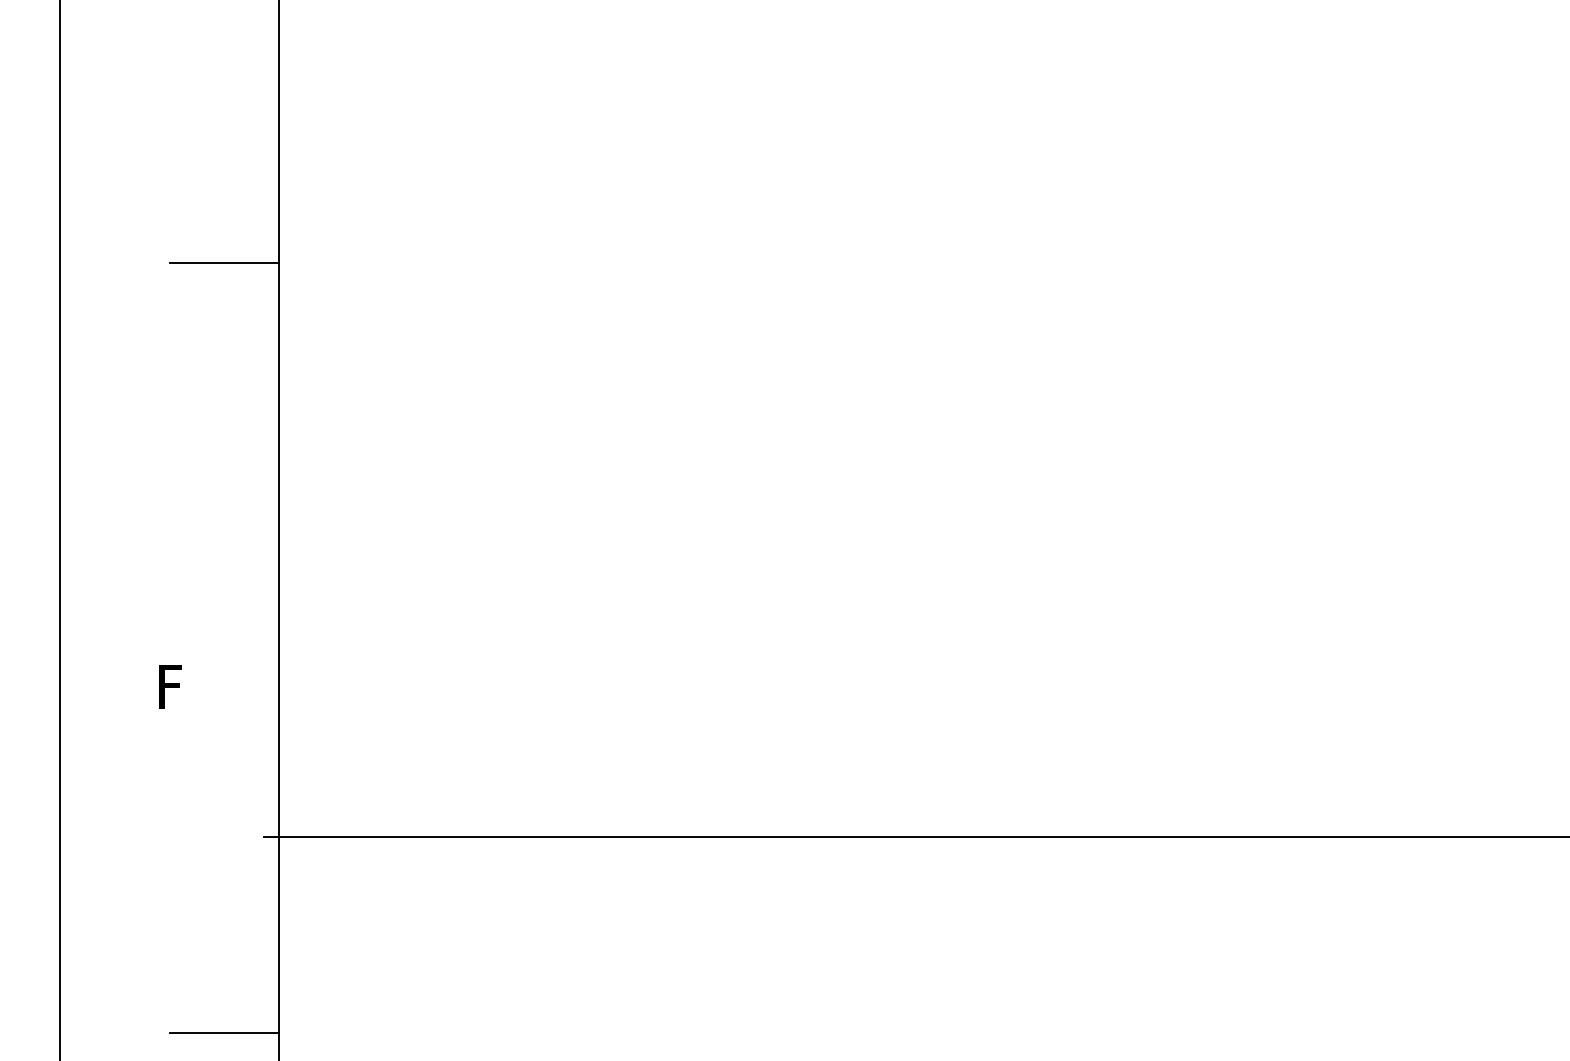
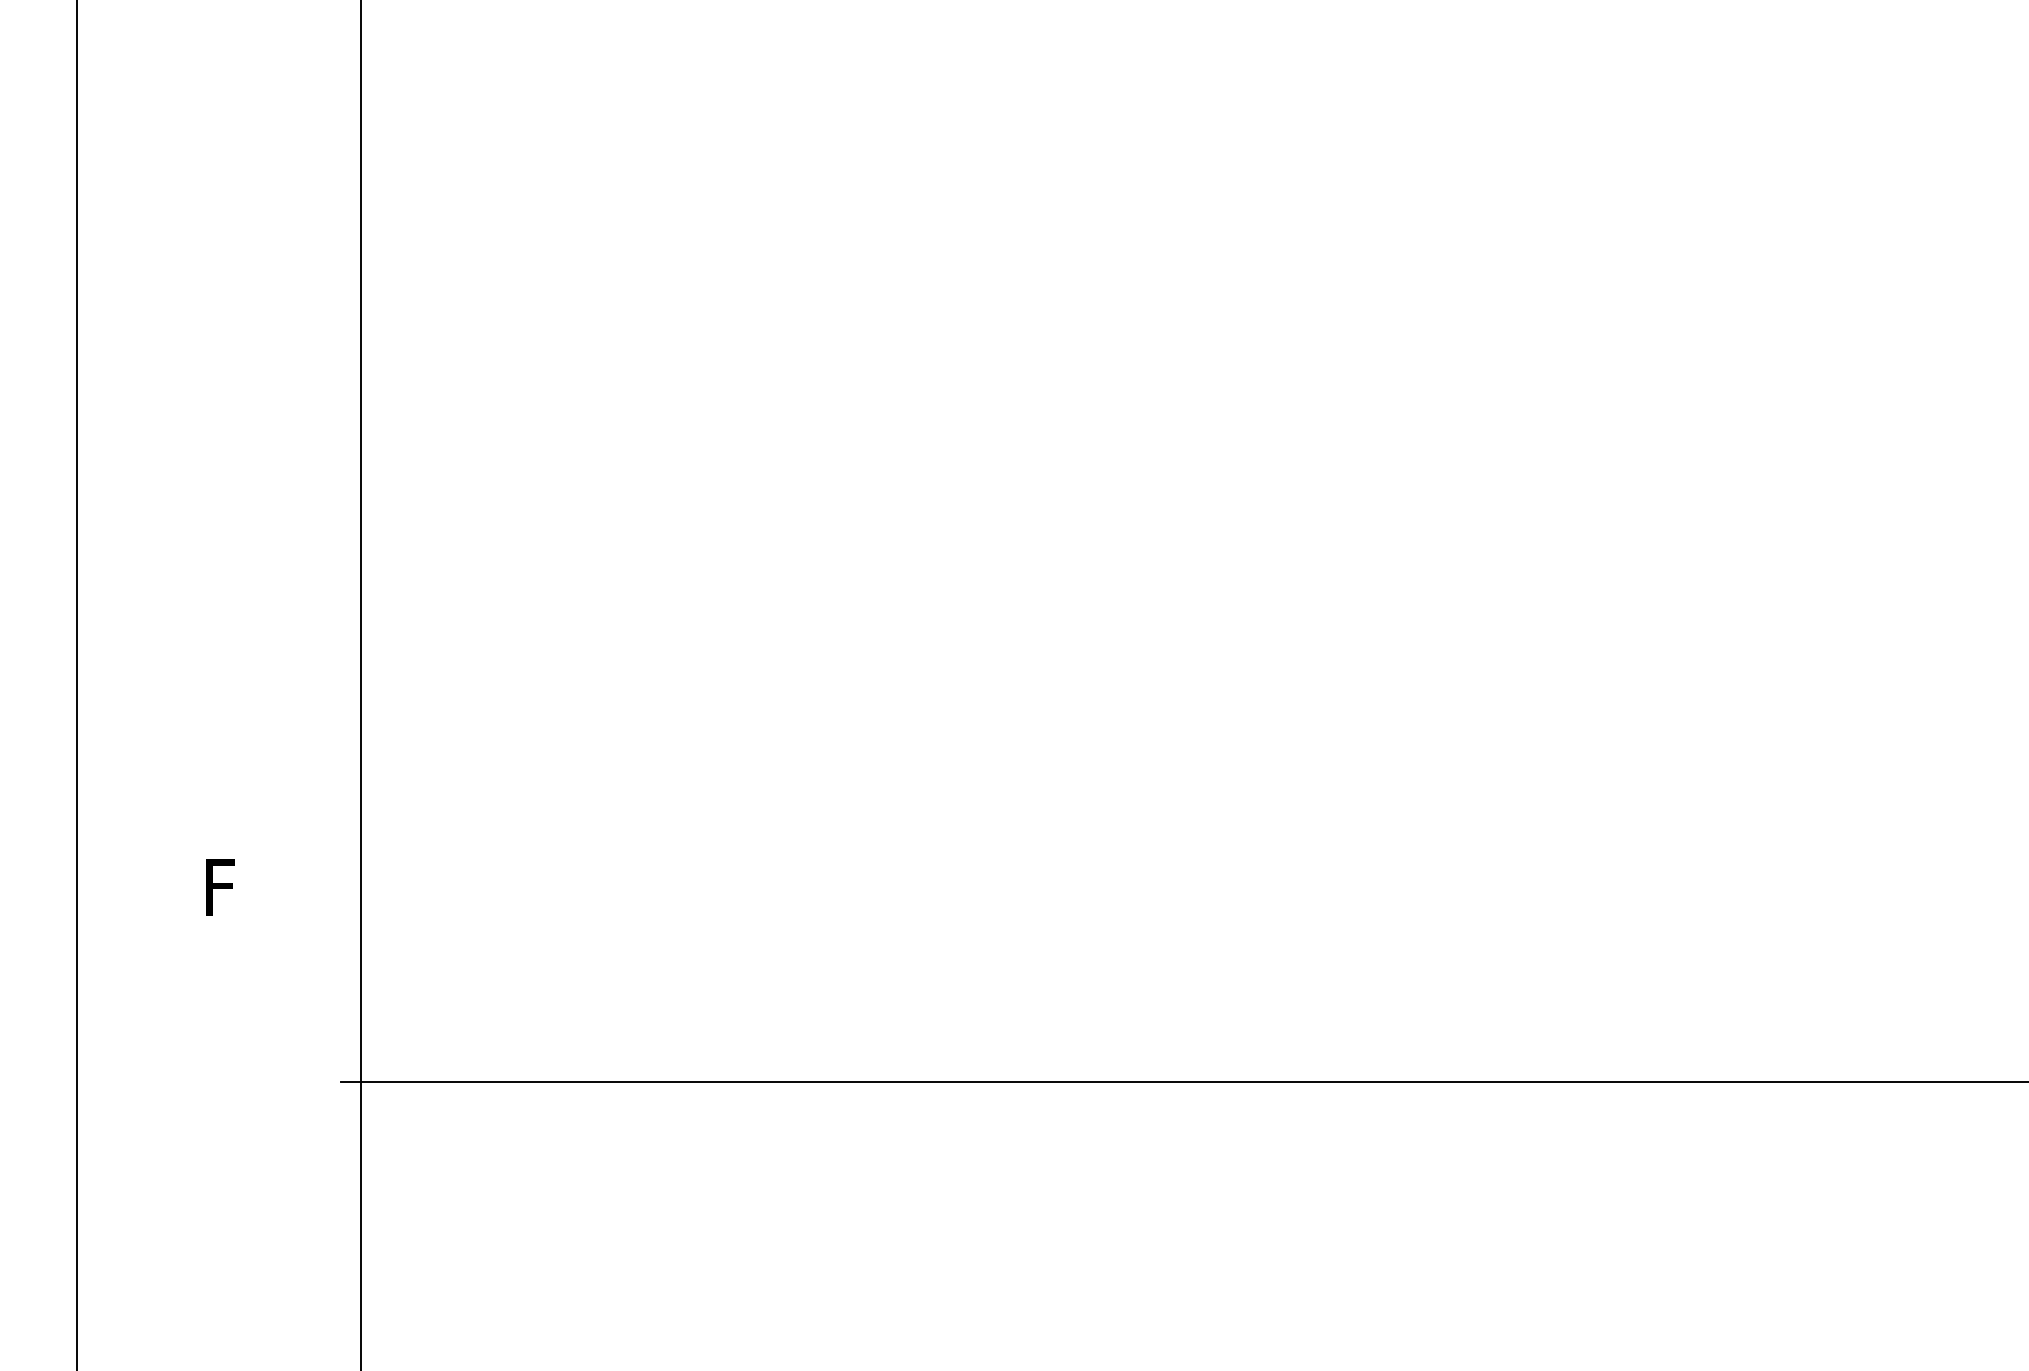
line: (224, 263) -> (290, 340), removed
line: (224, 1033) -> (290, 1335), removed

